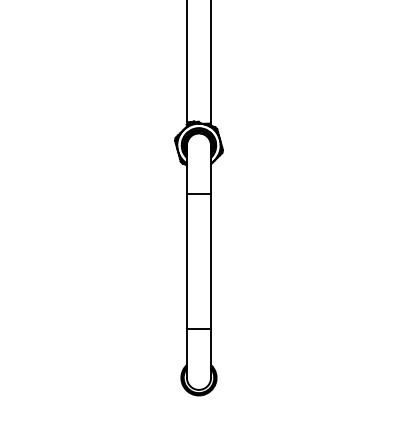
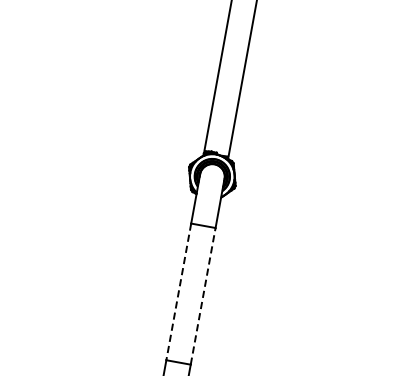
line: (186, 261) -> (178, 291), solid -> dashed
line: (211, 261) -> (203, 296), solid -> dashed

